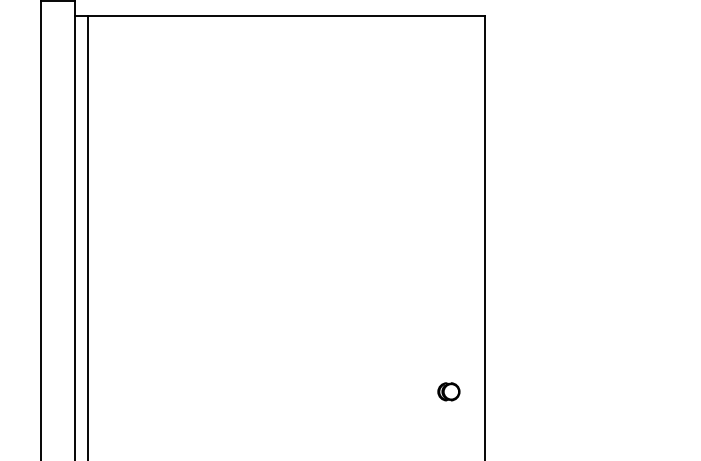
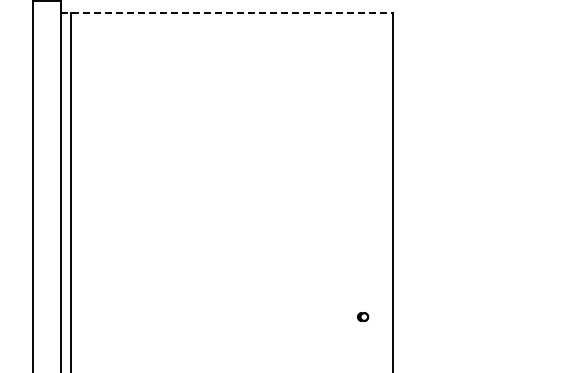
line: (280, 16) -> (226, 13), solid -> dashed
part: (448, 391) -> (362, 316), size x0.6

